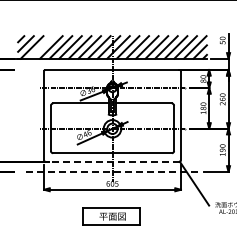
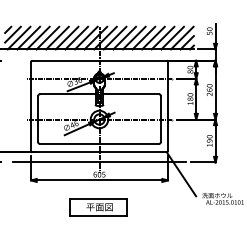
line: (41, 46) -> (28, 37), added
line: (112, 161) -> (99, 152), dashed -> solid
line: (112, 171) -> (99, 162), dashed -> solid

